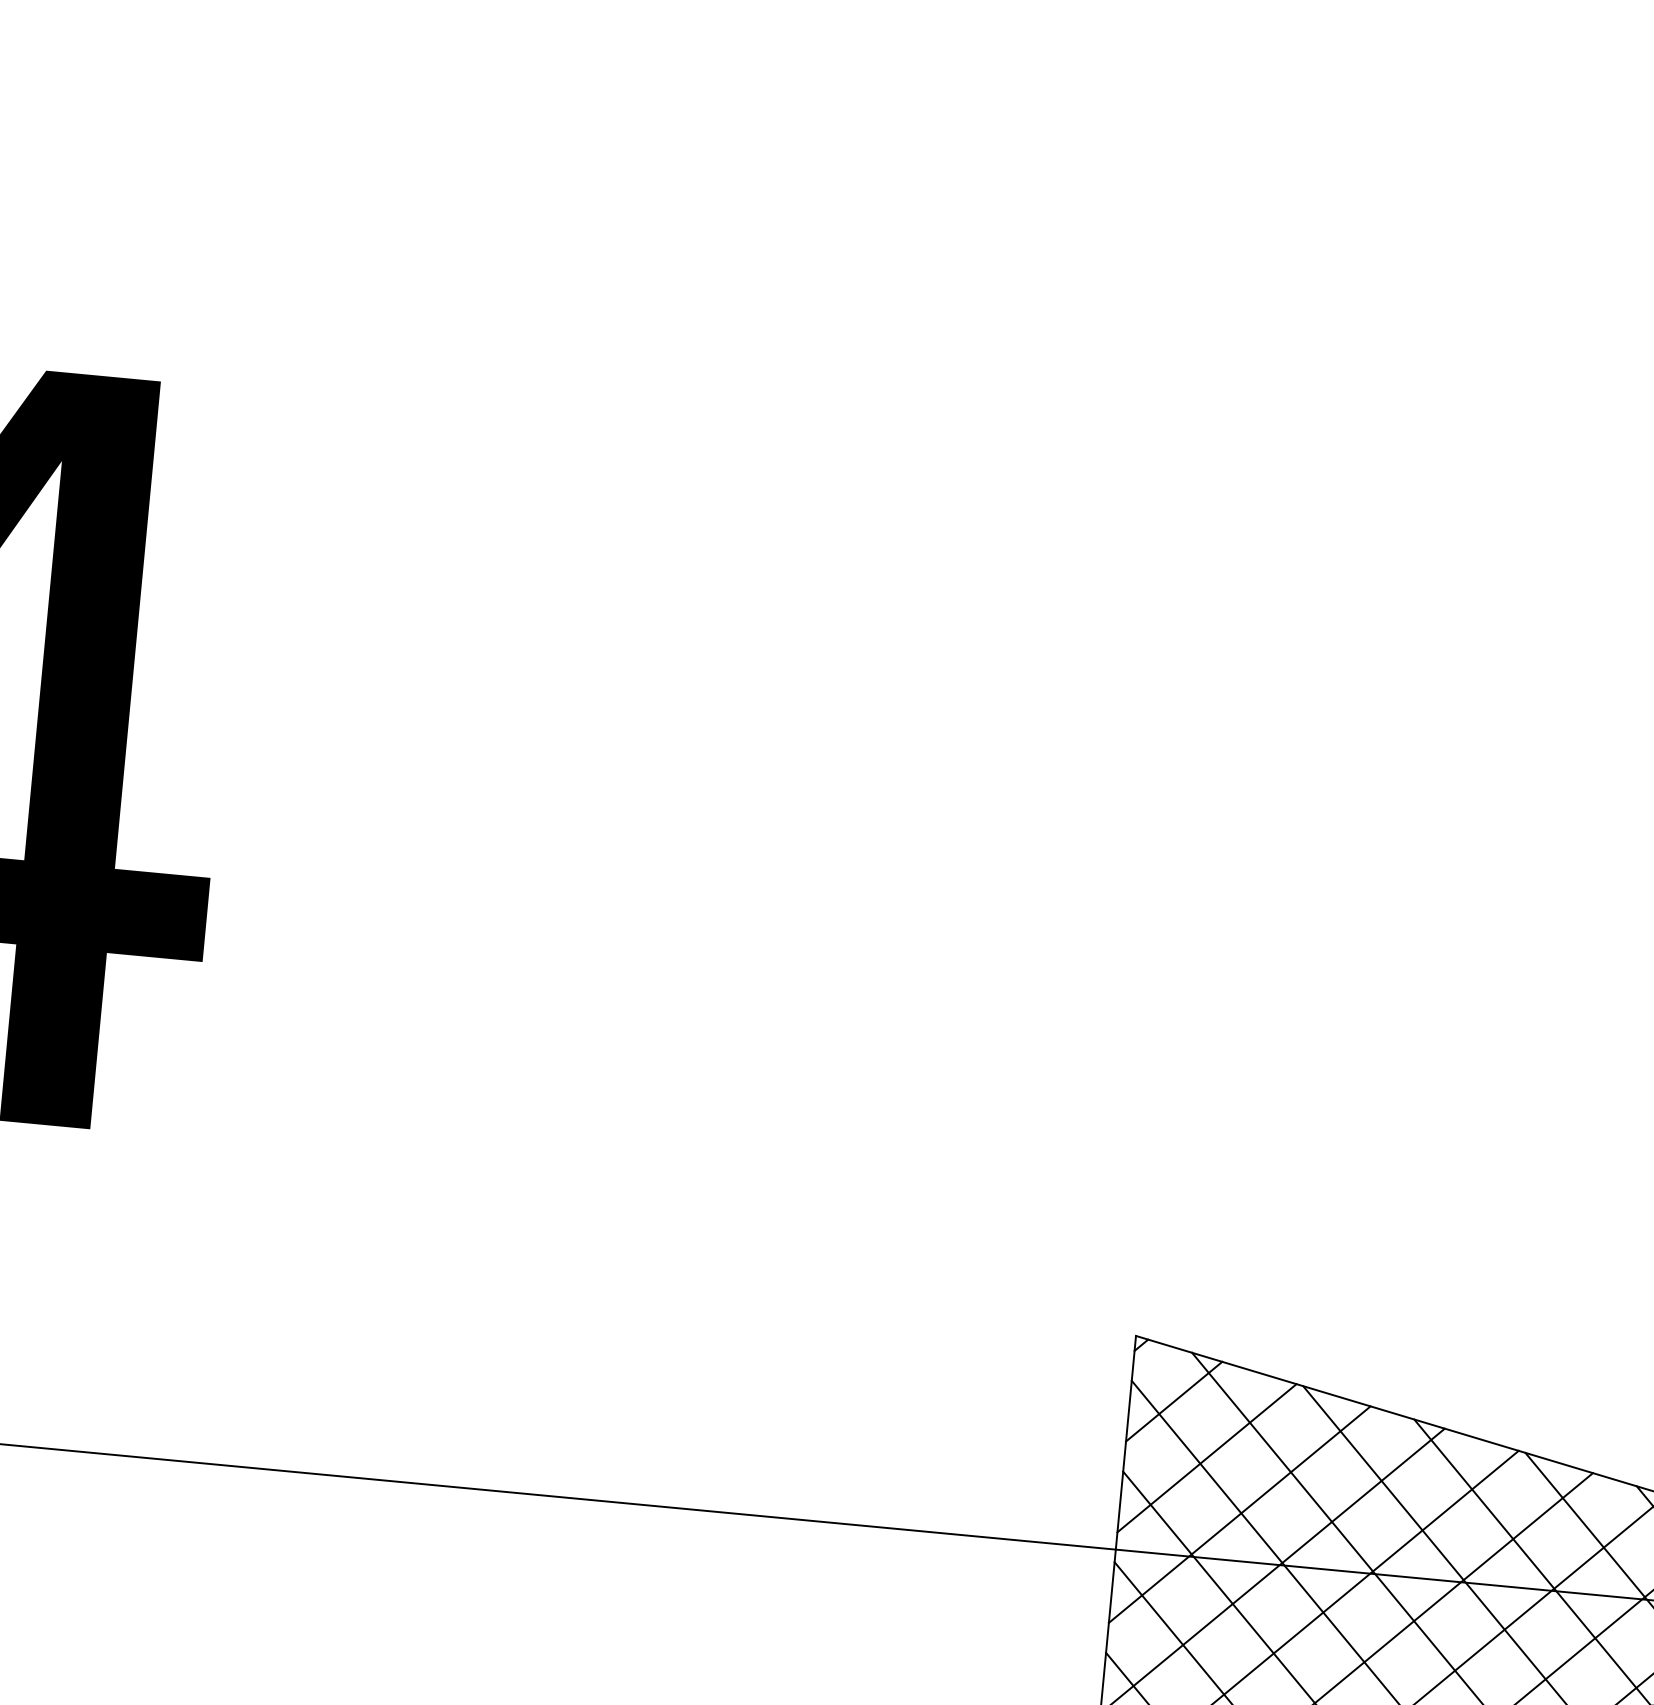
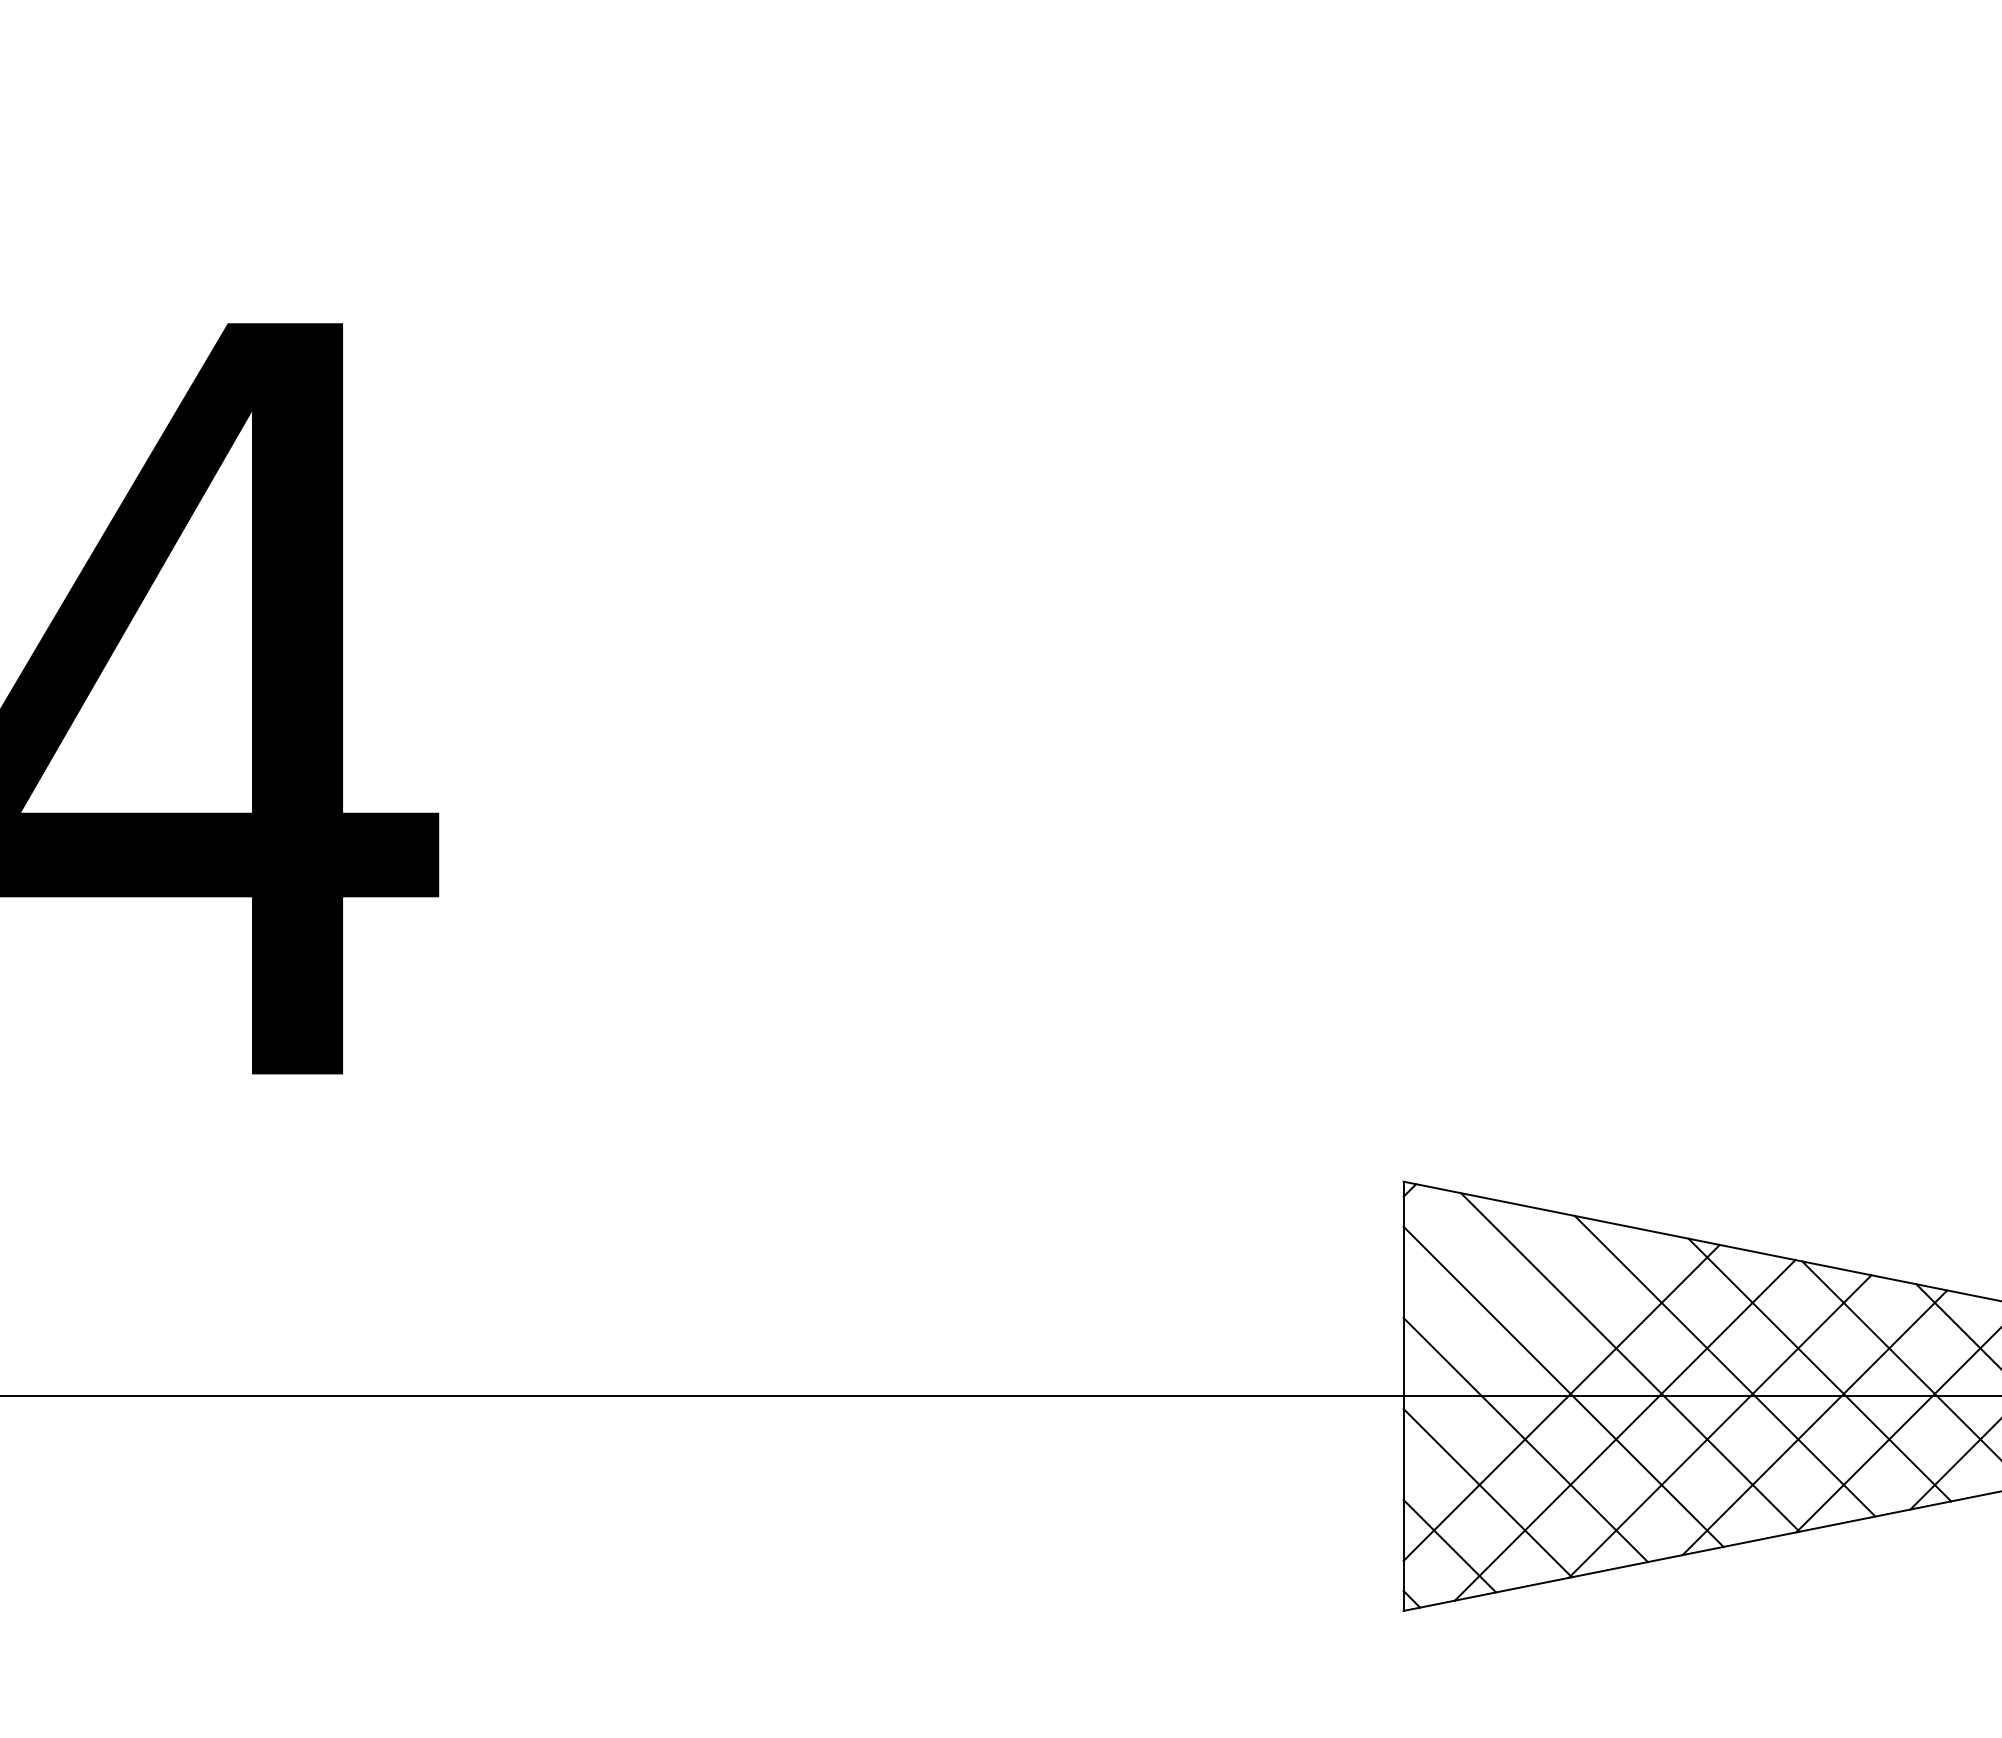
line: (1173, 1401) -> (1447, 1243), removed
line: (1206, 1457) -> (1485, 1296), removed
line: (1239, 1514) -> (1523, 1349), removed

